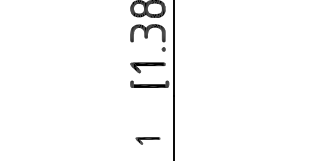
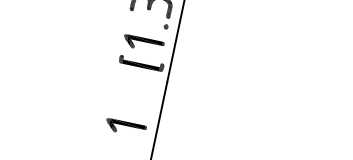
part: (147, 140) -> (125, 127), size x1.43

